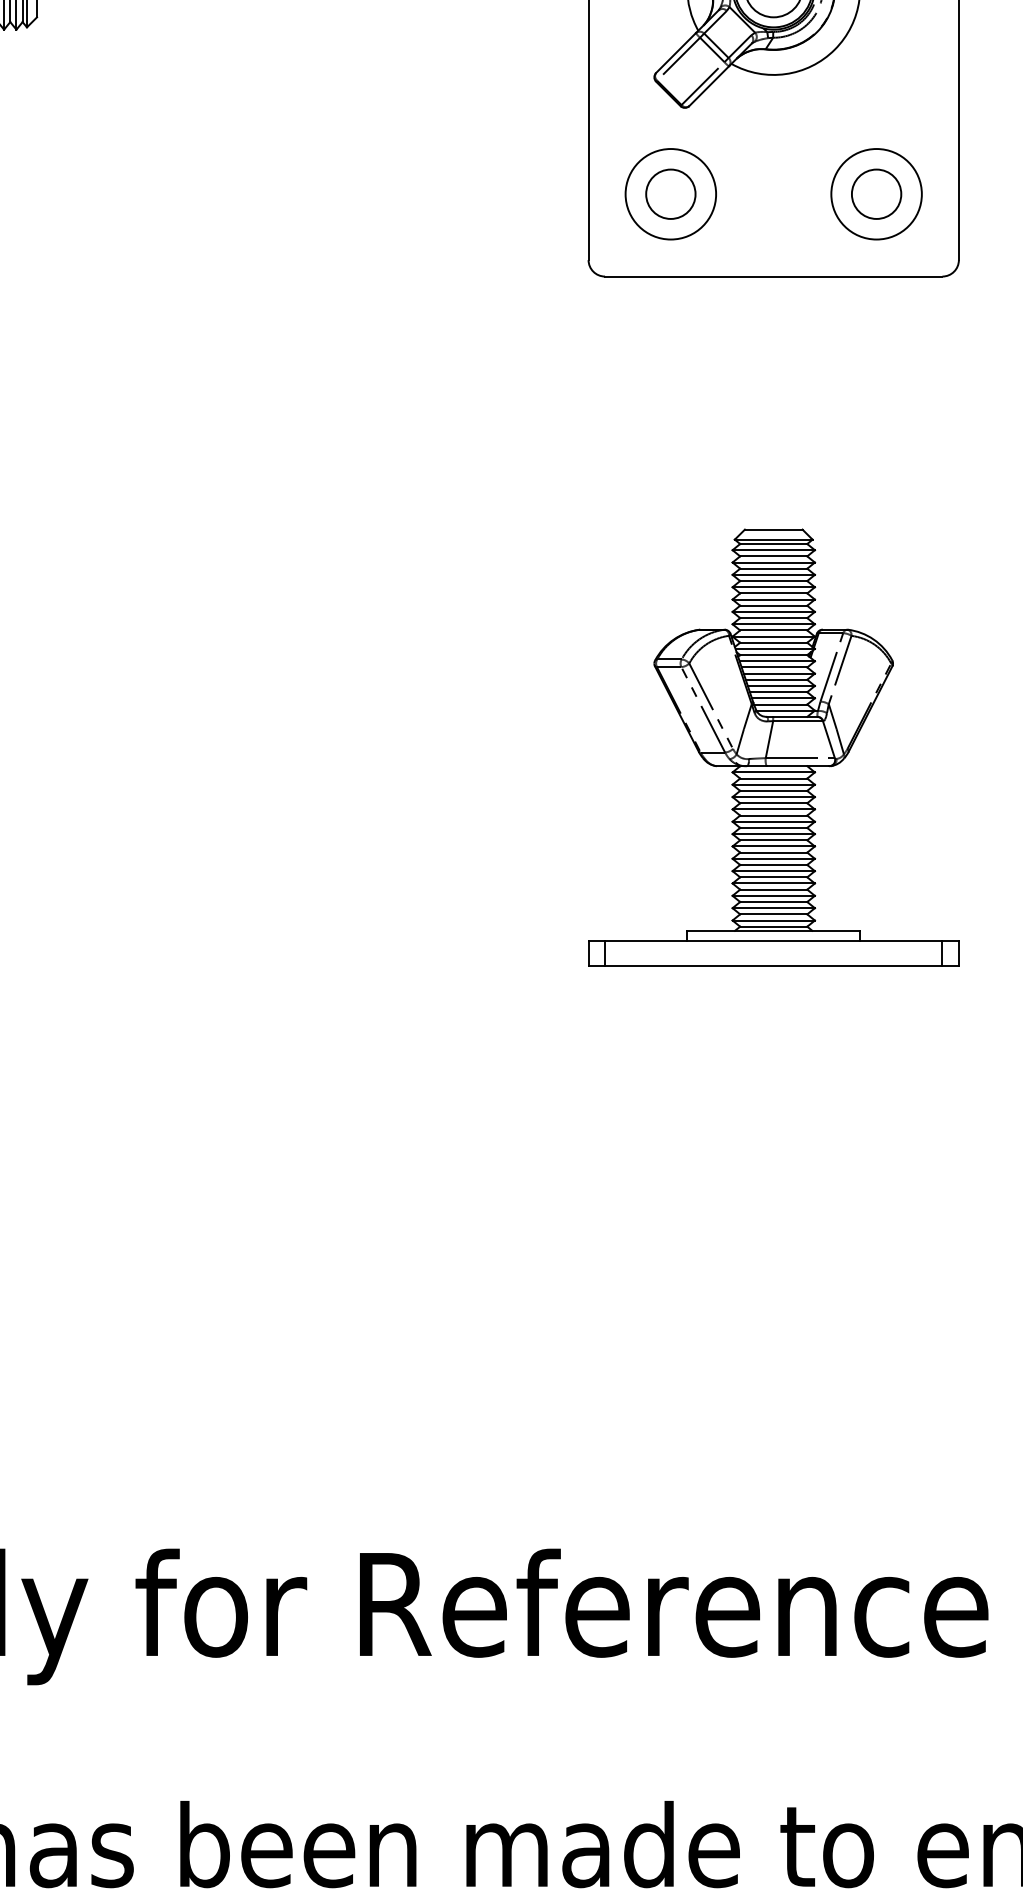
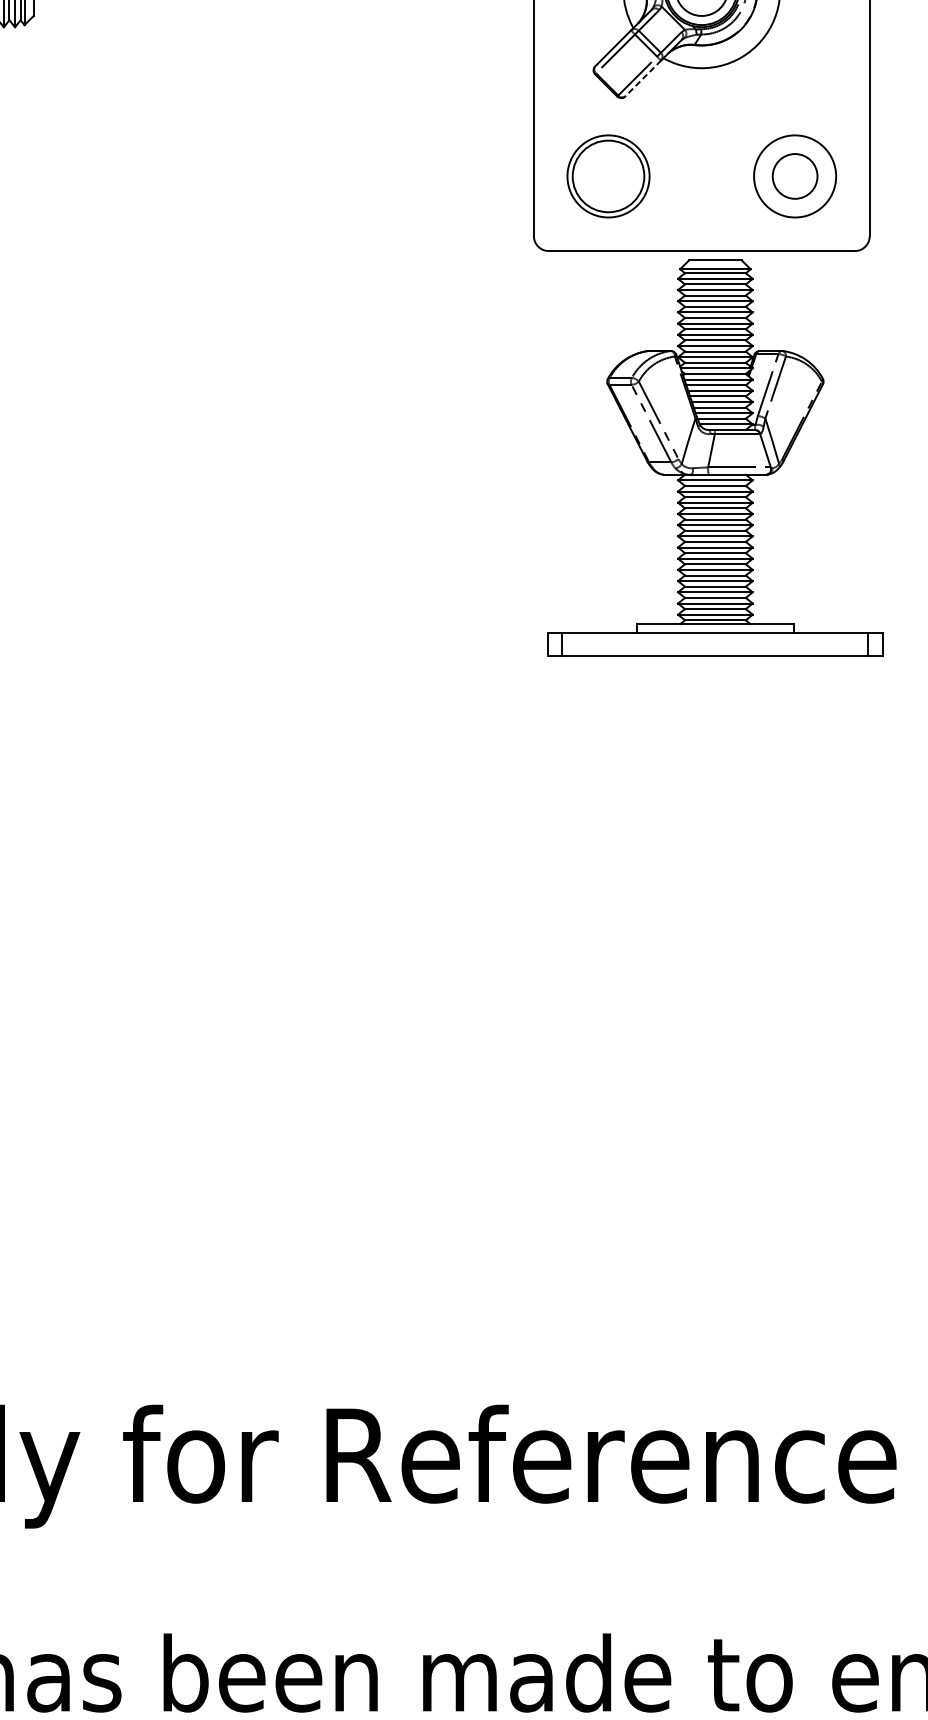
line: (708, 86) -> (642, 78), solid -> dashed
circle: (670, 193) -> (608, 175), size x1.6
part: (773, 747) -> (715, 457), moved

